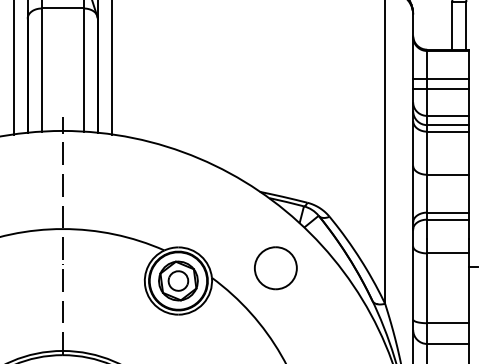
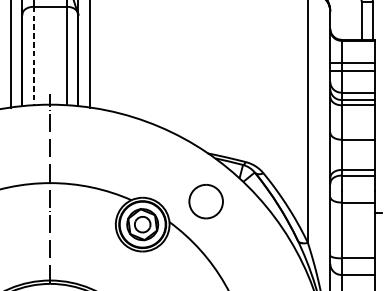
line: (41, 70) -> (33, 56), solid -> dashed
part: (275, 268) -> (205, 201), moved

